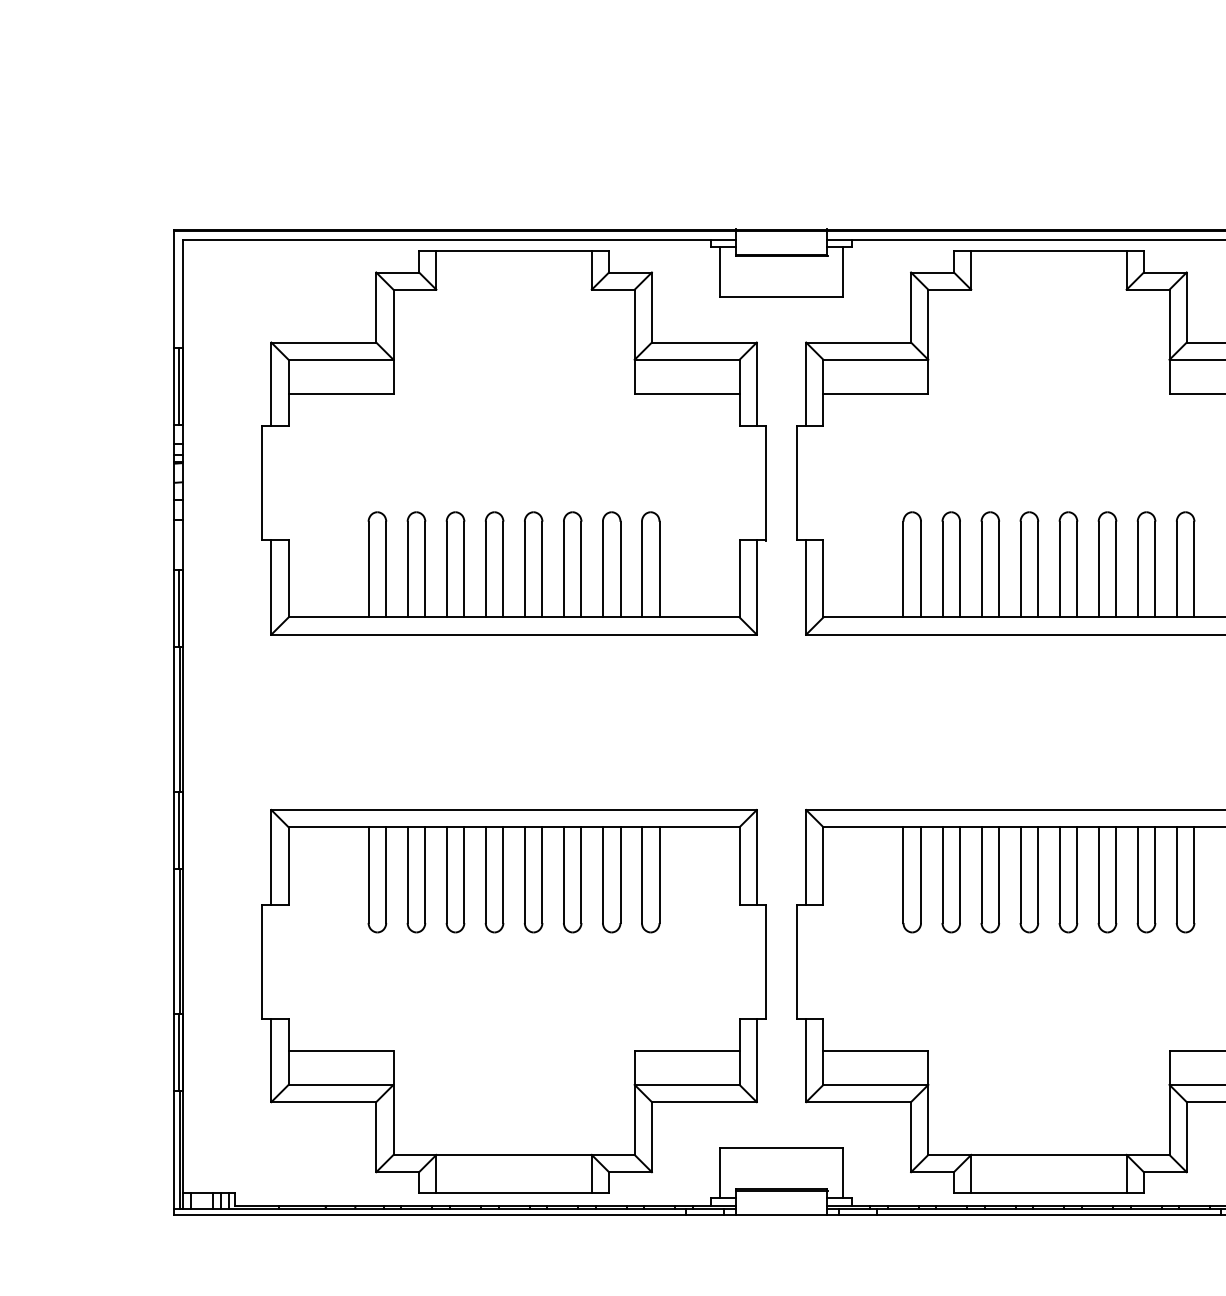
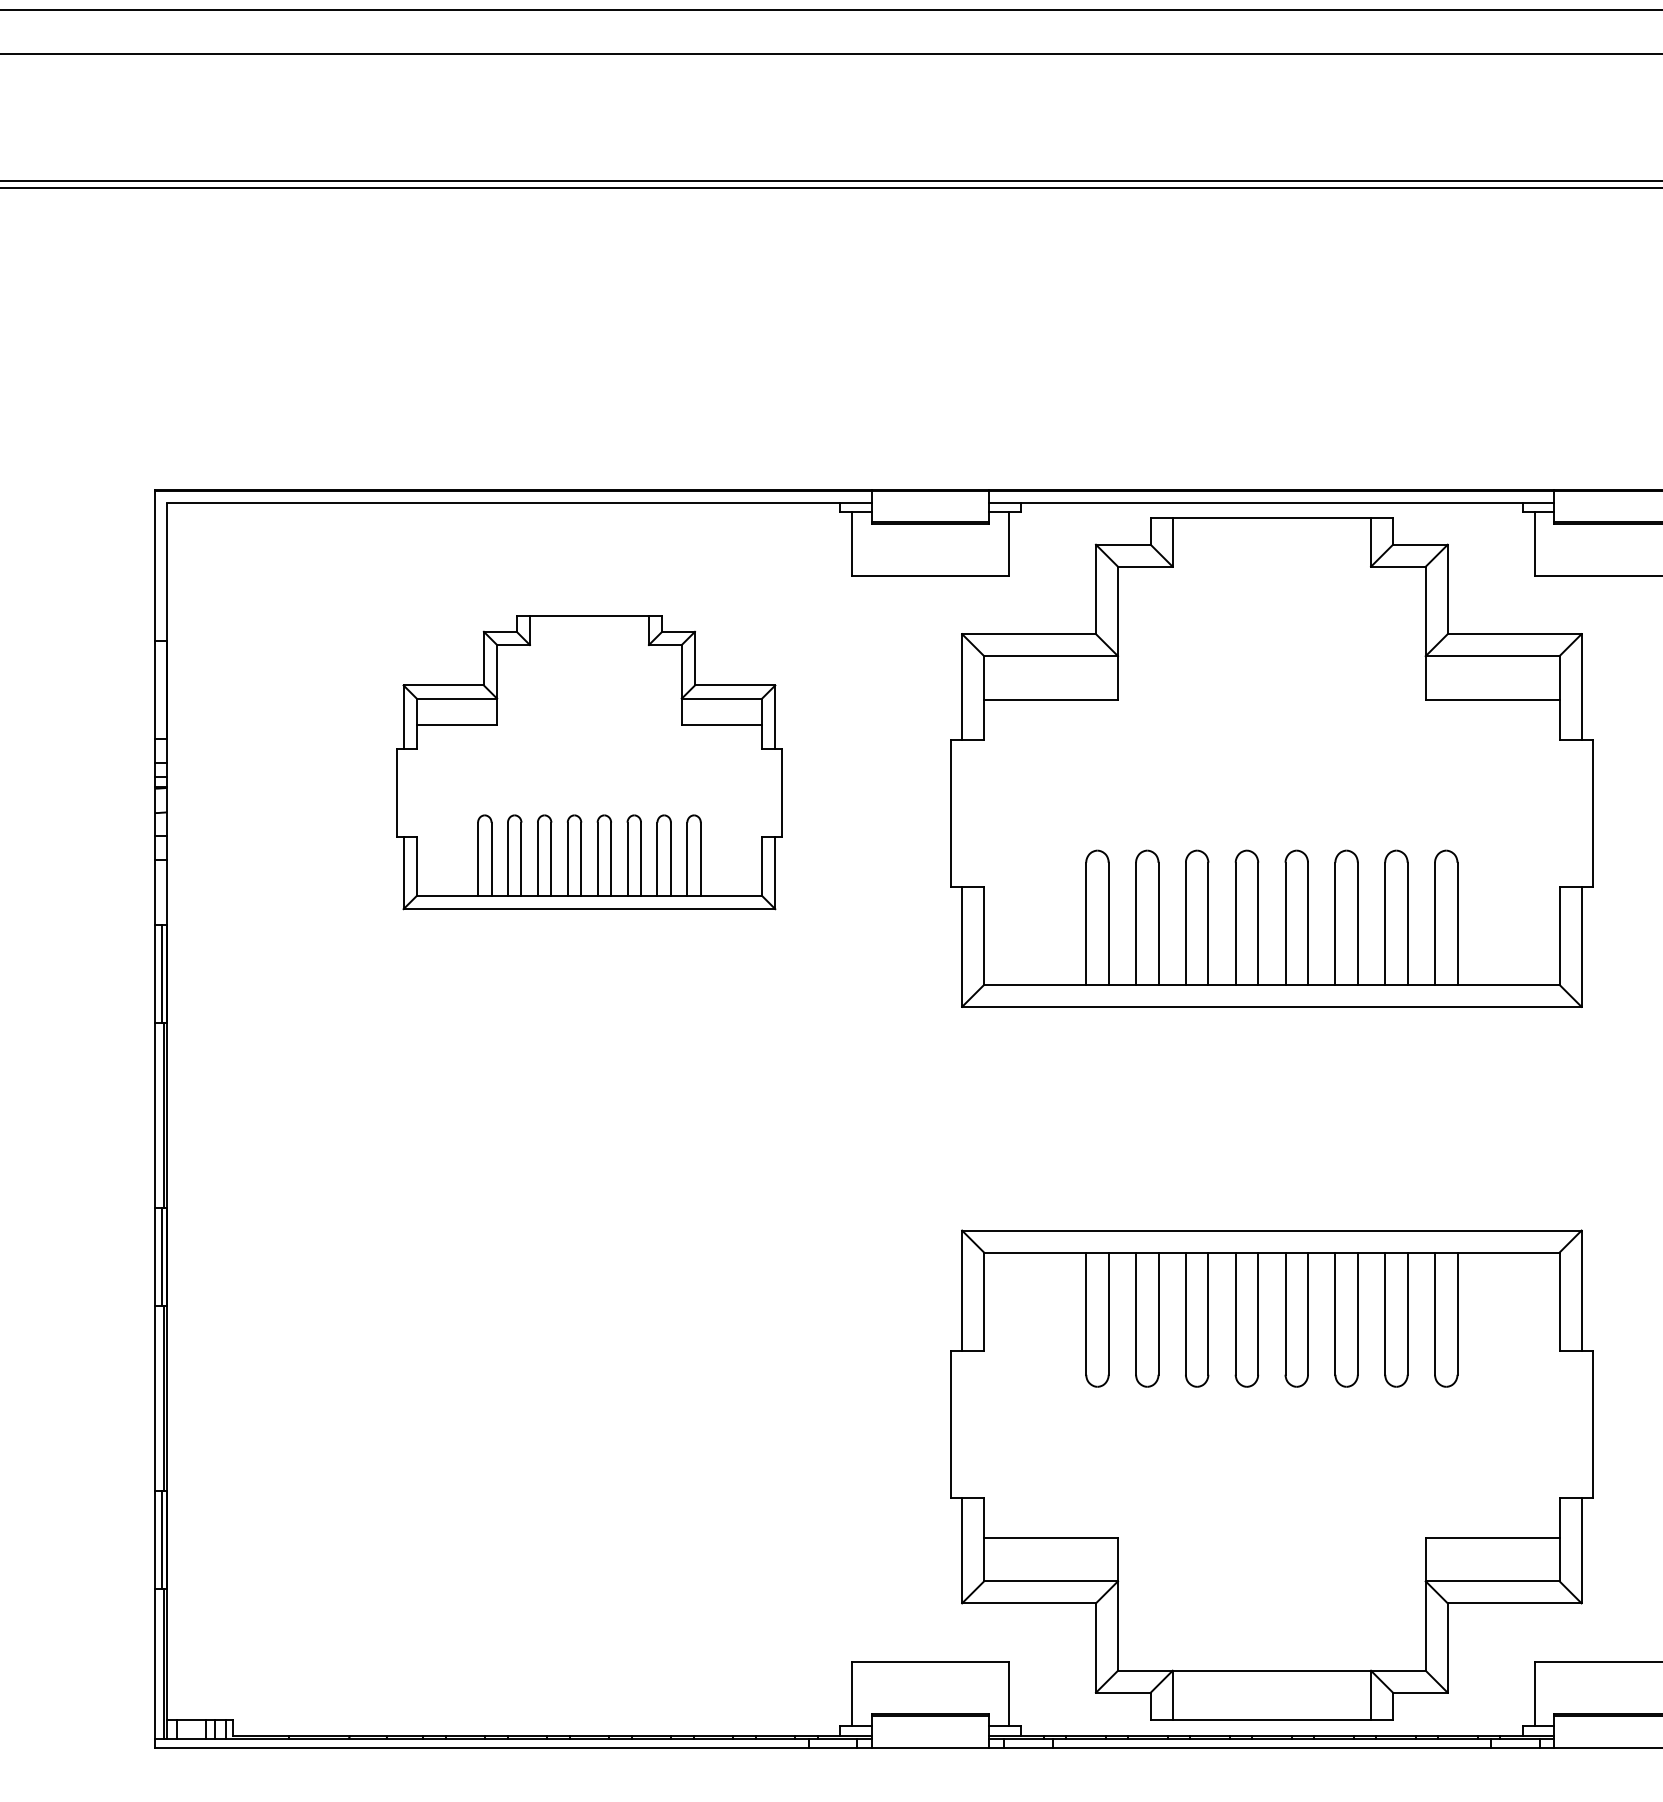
line: (178, 386) -> (161, 690), removed
part: (514, 443) -> (589, 762), size x0.6
part: (514, 1001) -> (589, 1474), removed

